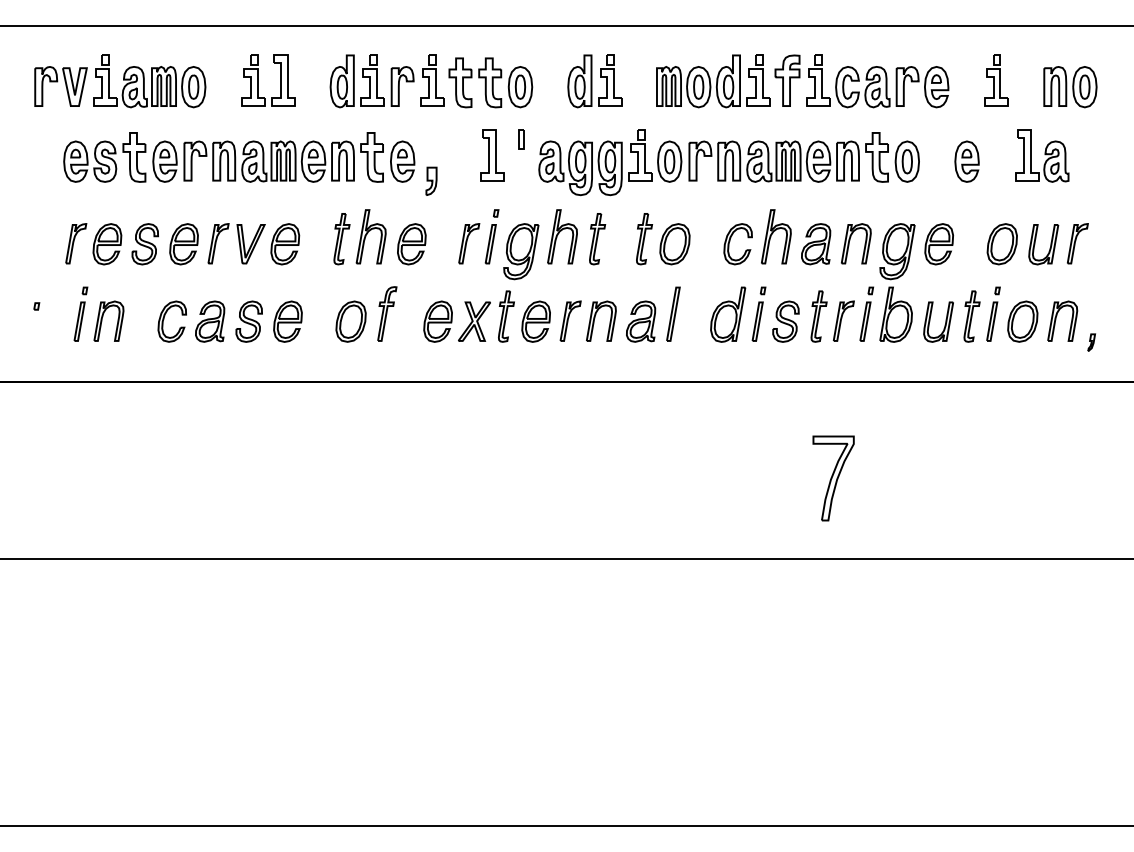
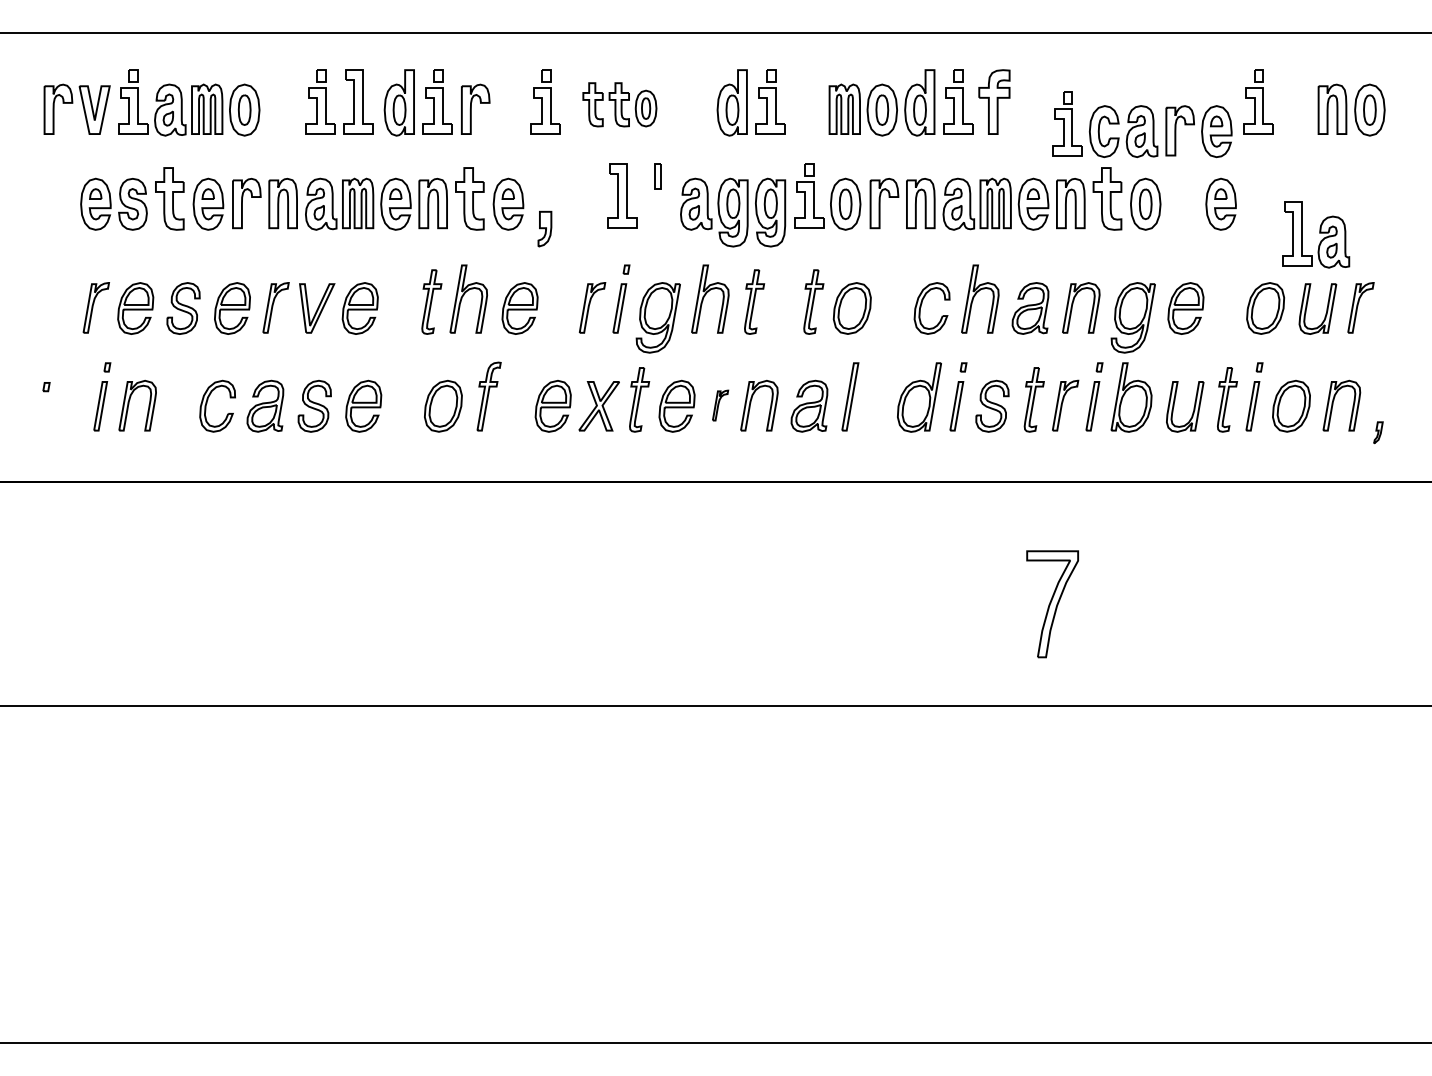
part: (371, 81) -> (436, 103), moved
part: (877, 81) -> (1142, 124), moved
part: (490, 82) -> (619, 104), size x0.7
part: (1042, 155) -> (1316, 234), moved
part: (570, 320) -> (720, 404), size x0.6

